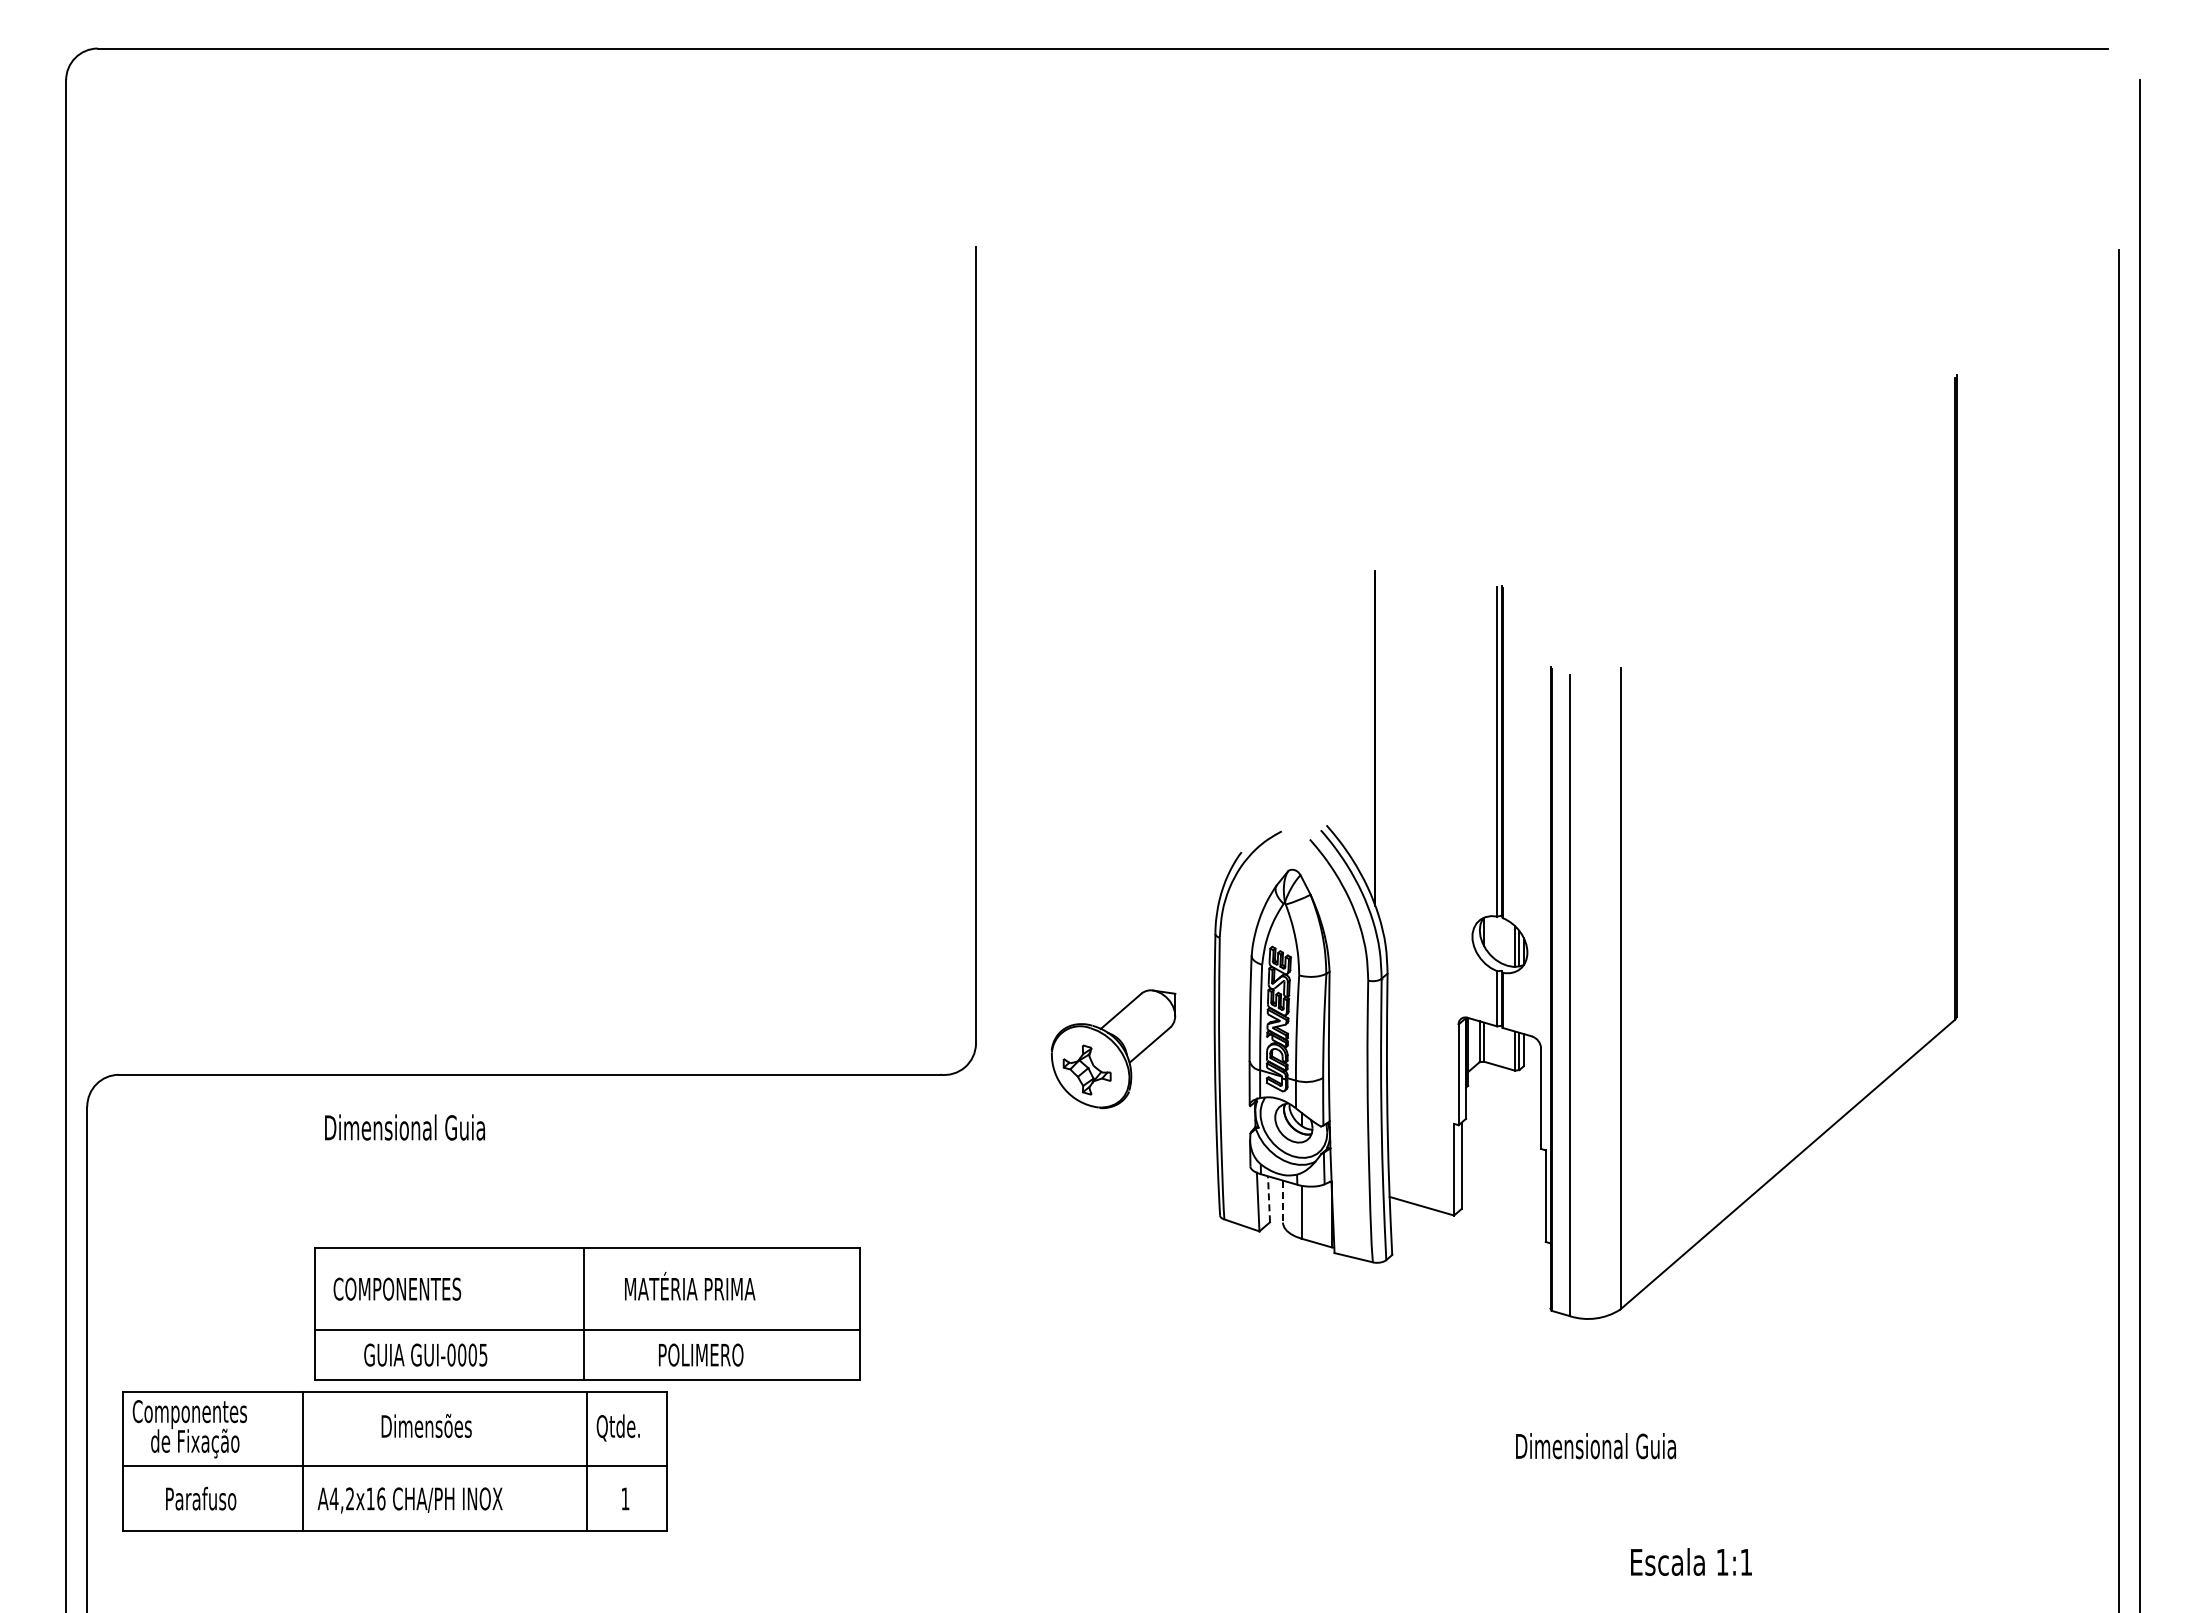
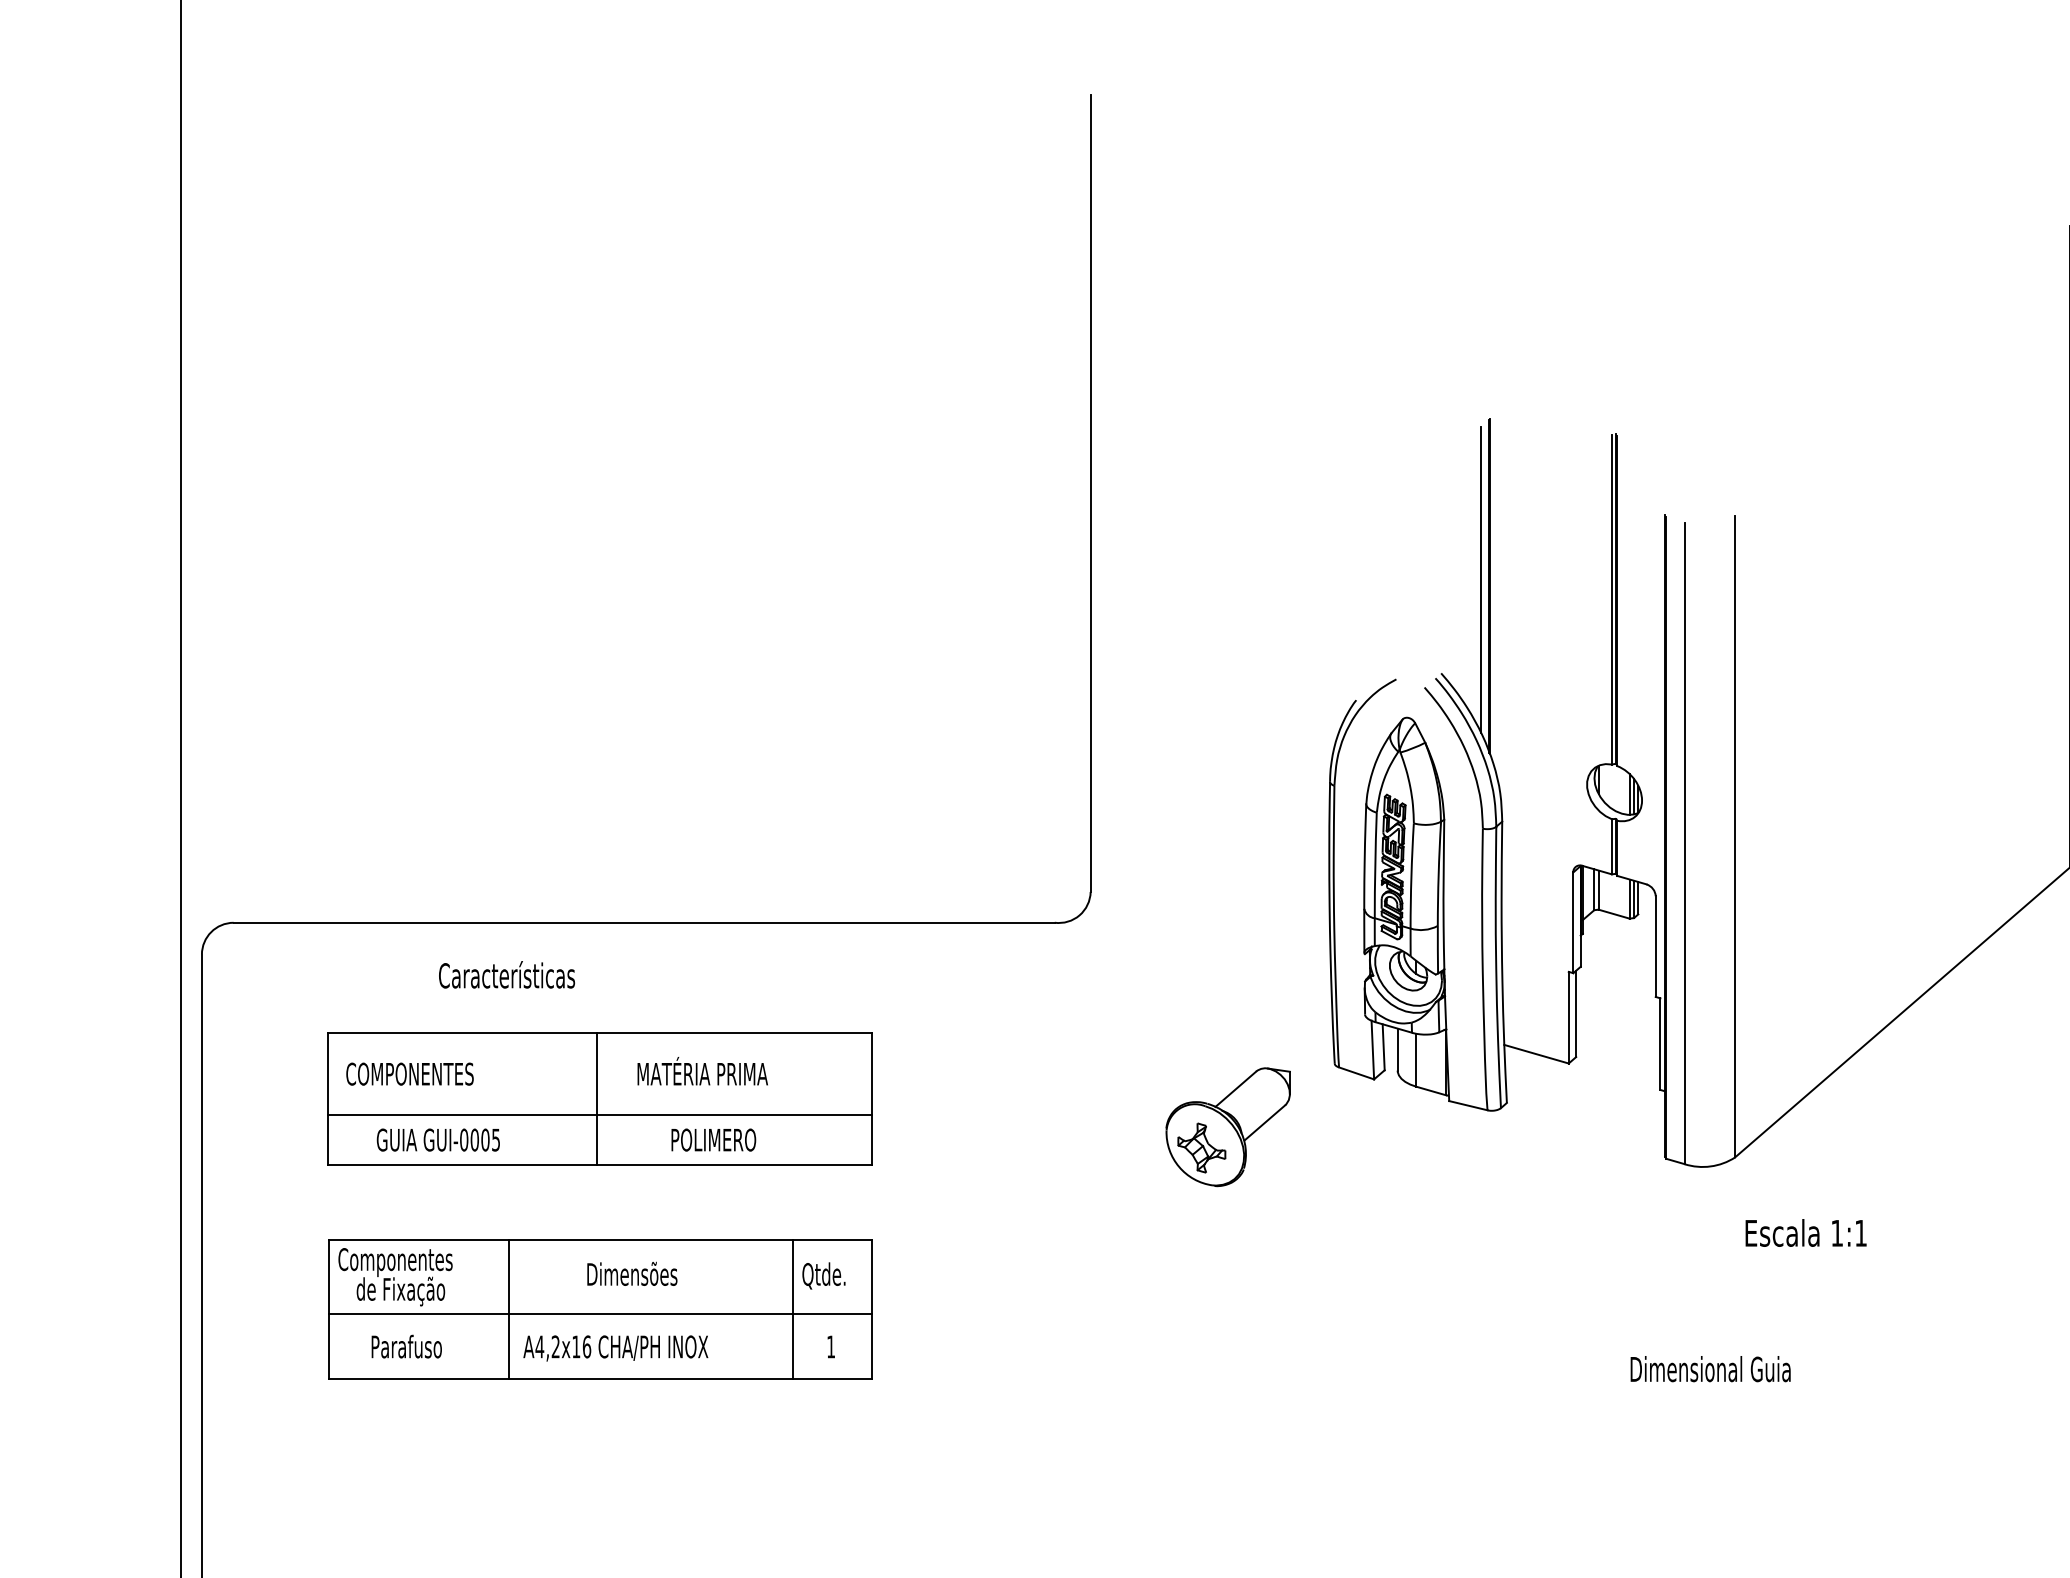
line: (1366, 731) -> (1481, 579), added
part: (1113, 1049) -> (1228, 1127), moved
text: (404, 1126) -> (519, 974), Dimensional Guia -> Características
line: (1269, 1199) -> (1384, 1047), dashed -> solid
line: (1283, 1202) -> (1398, 1050), dashed -> solid
part: (587, 1313) -> (600, 1098), moved
text: (1595, 1446) -> (1710, 1369), moved
part: (394, 1461) -> (600, 1309), moved
text: (1691, 1561) -> (1806, 1232), moved

